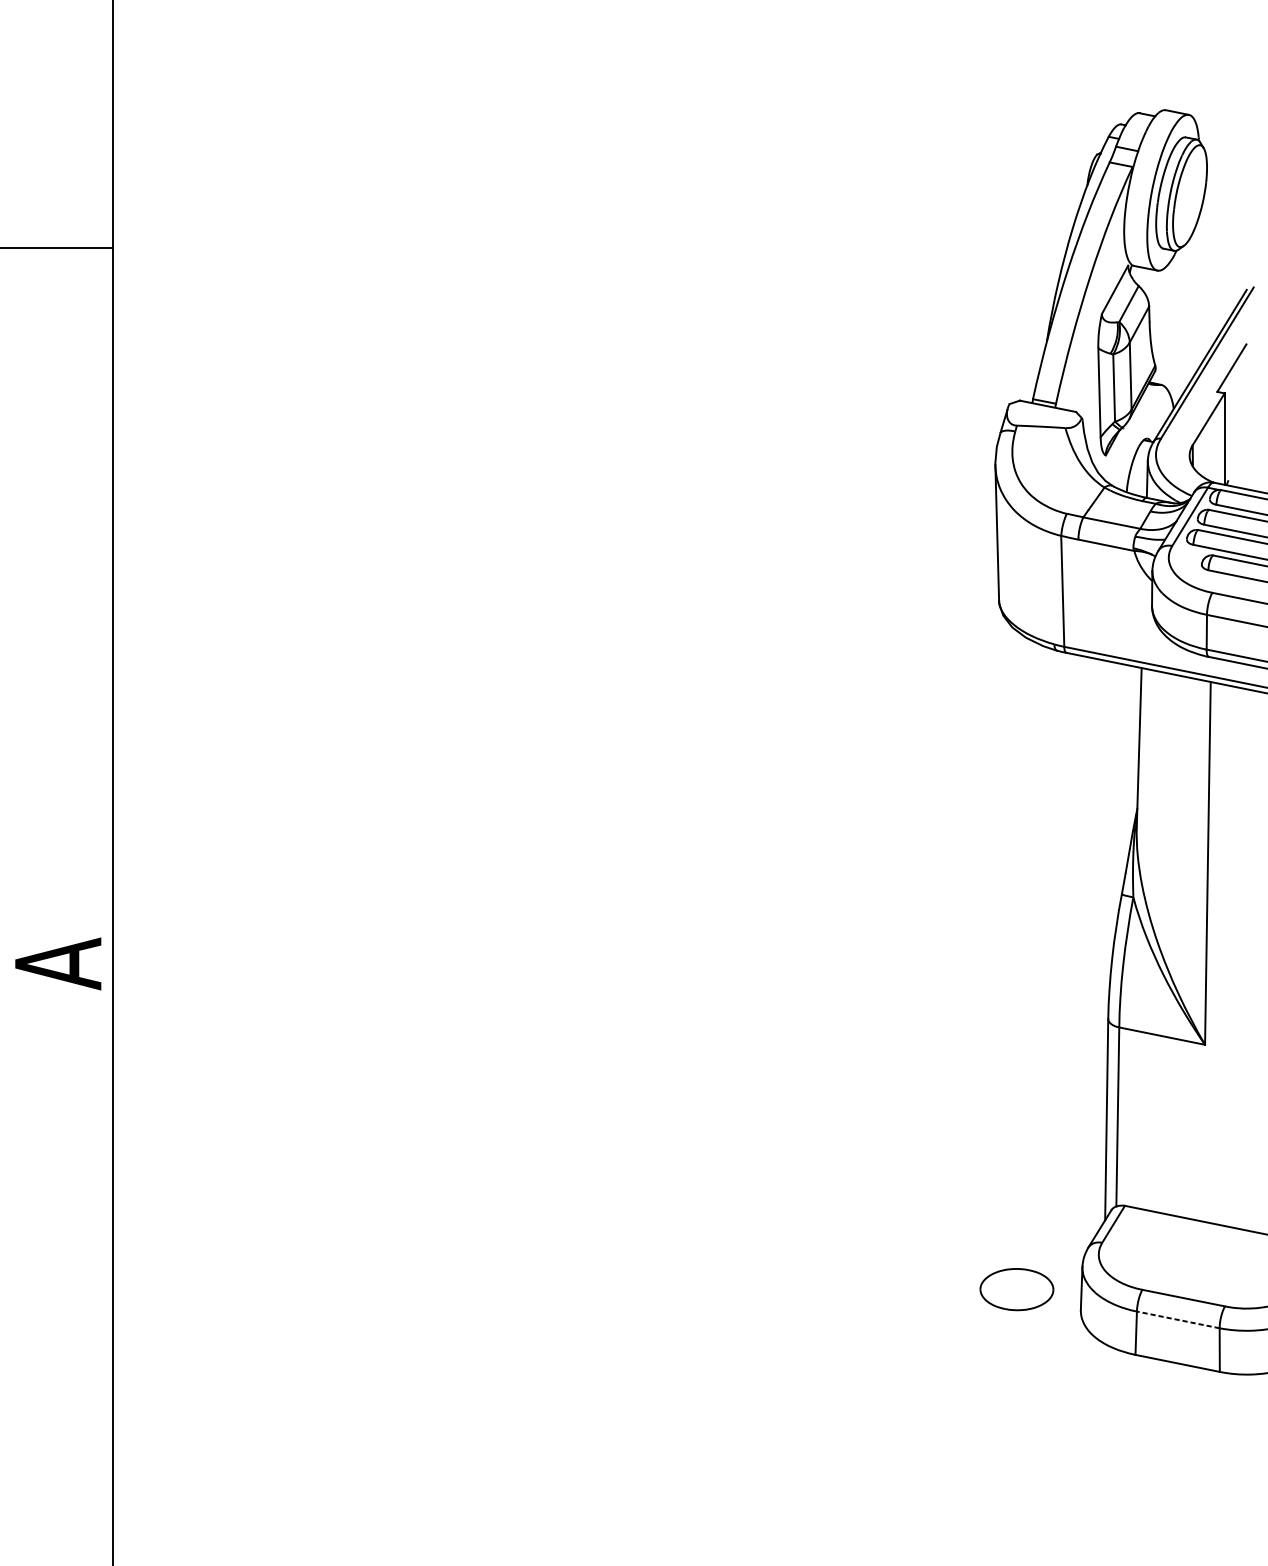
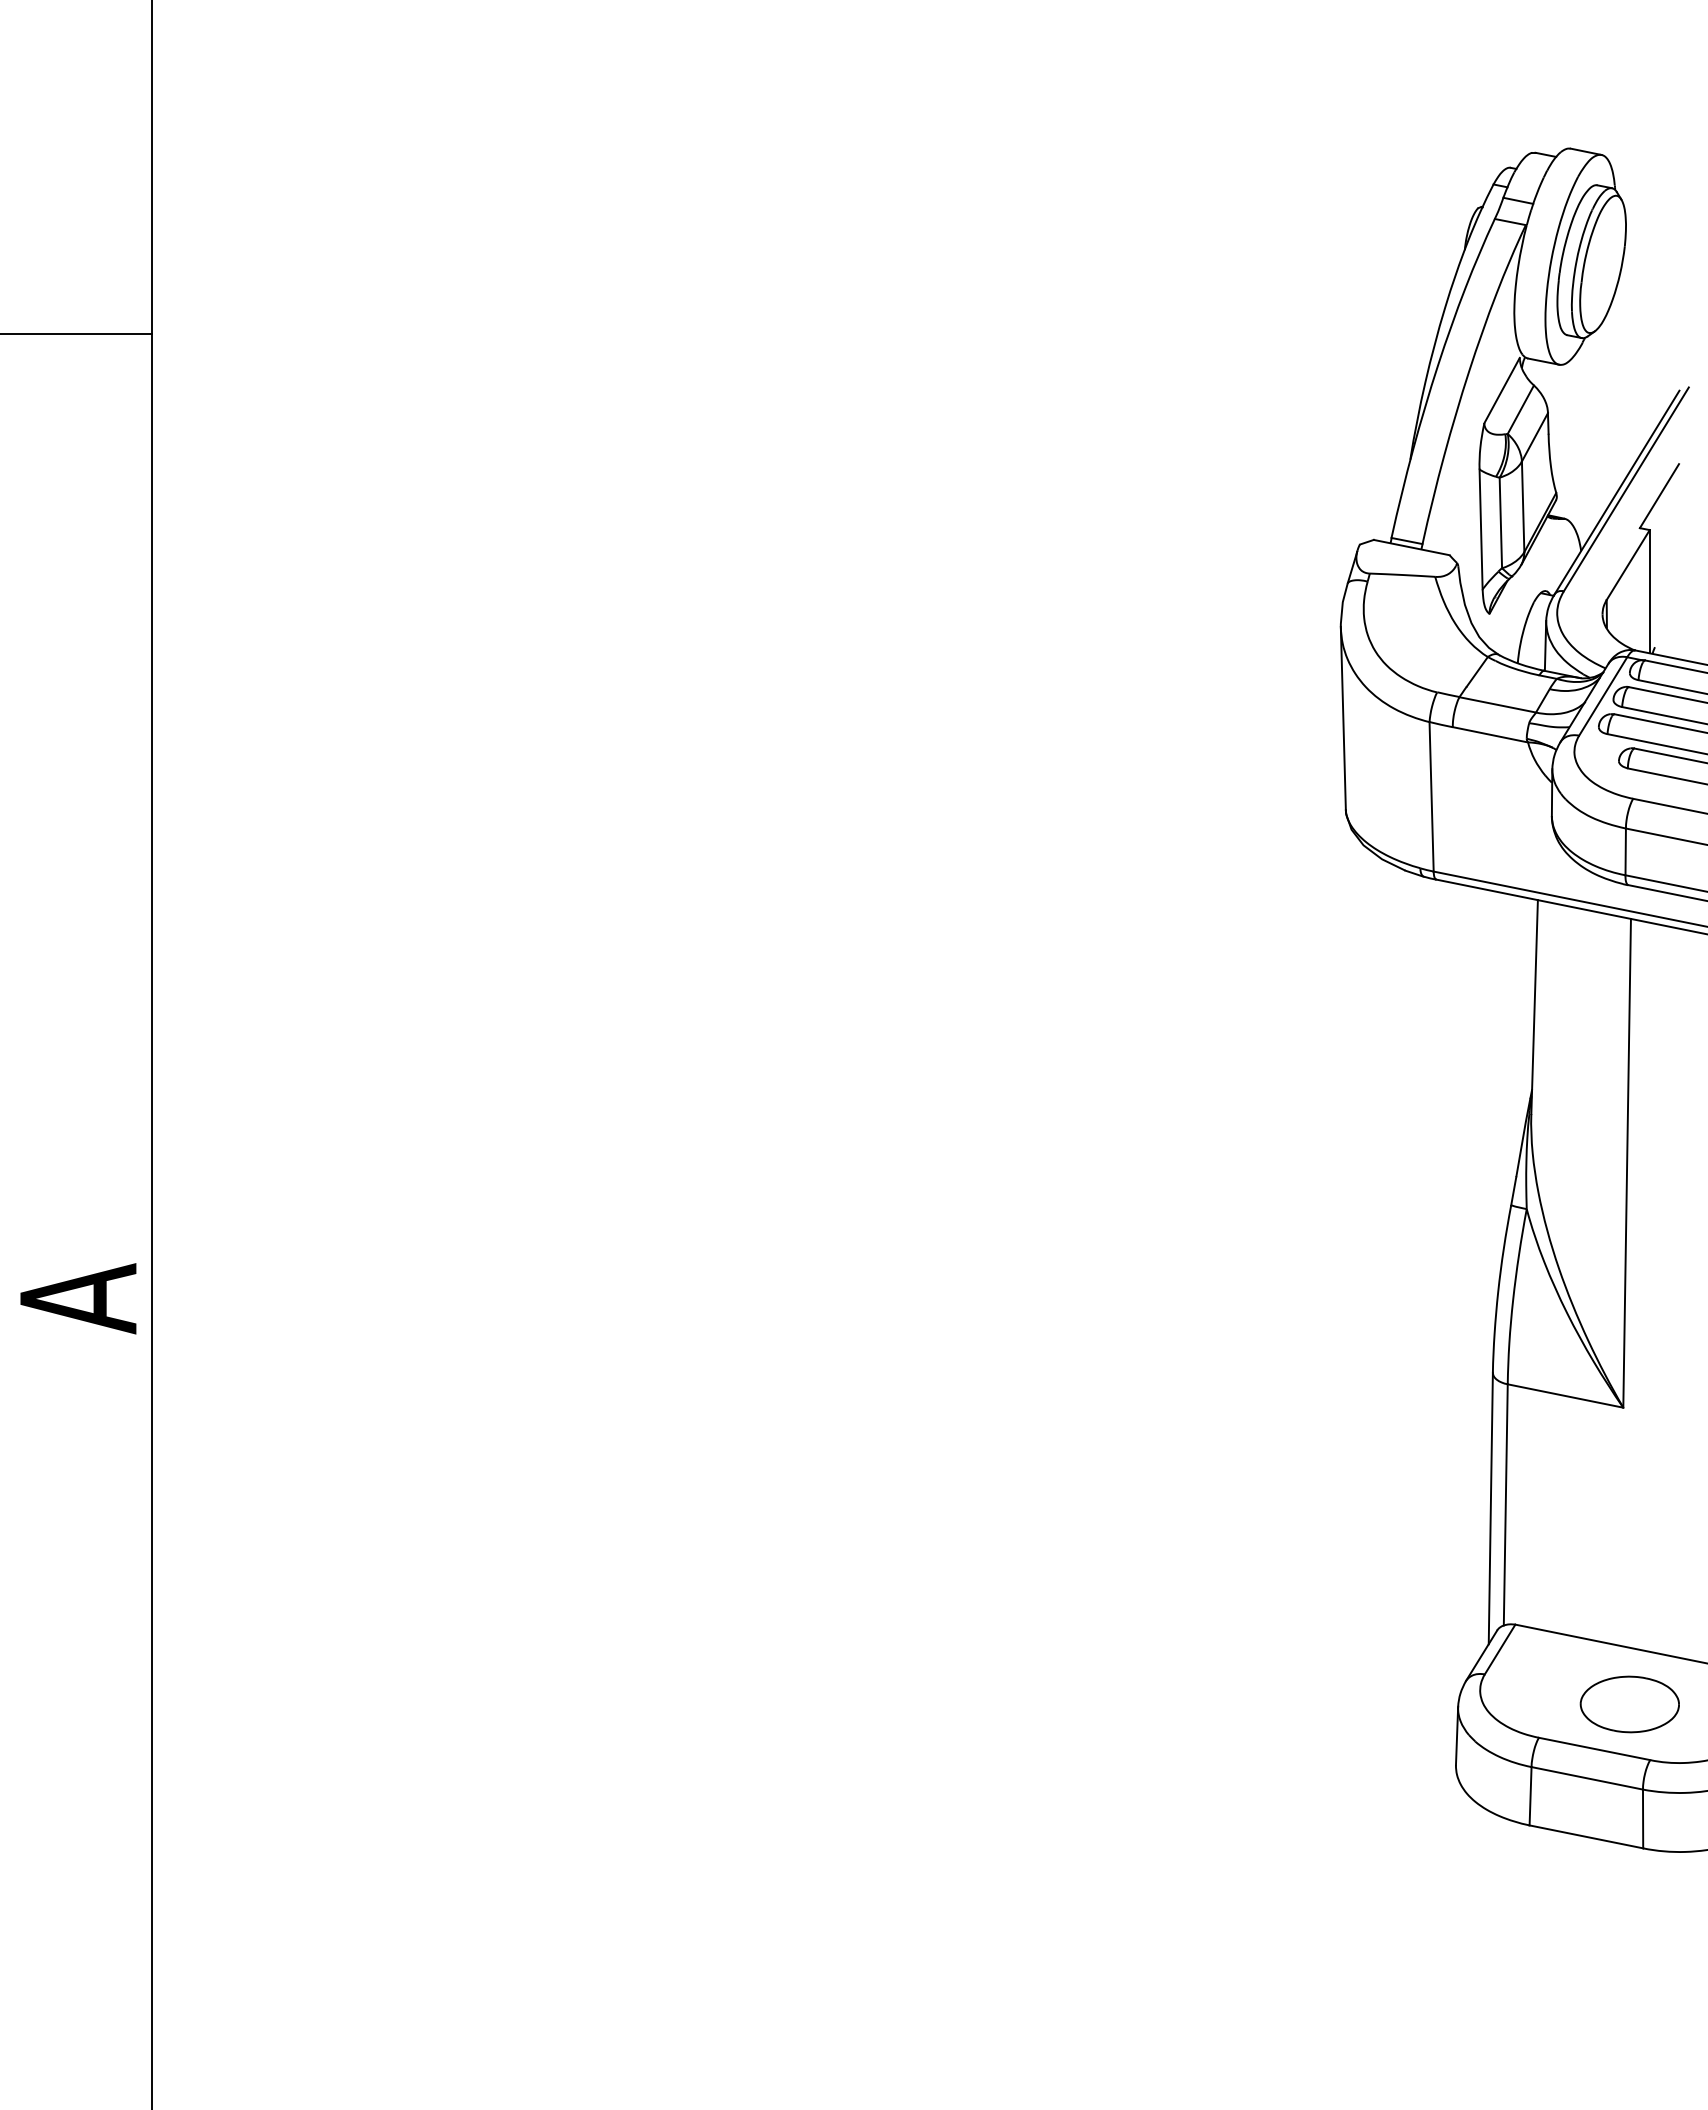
part: (1016, 1289) -> (1629, 1704), moved
line: (1178, 1320) -> (1587, 1778), dashed -> solid

